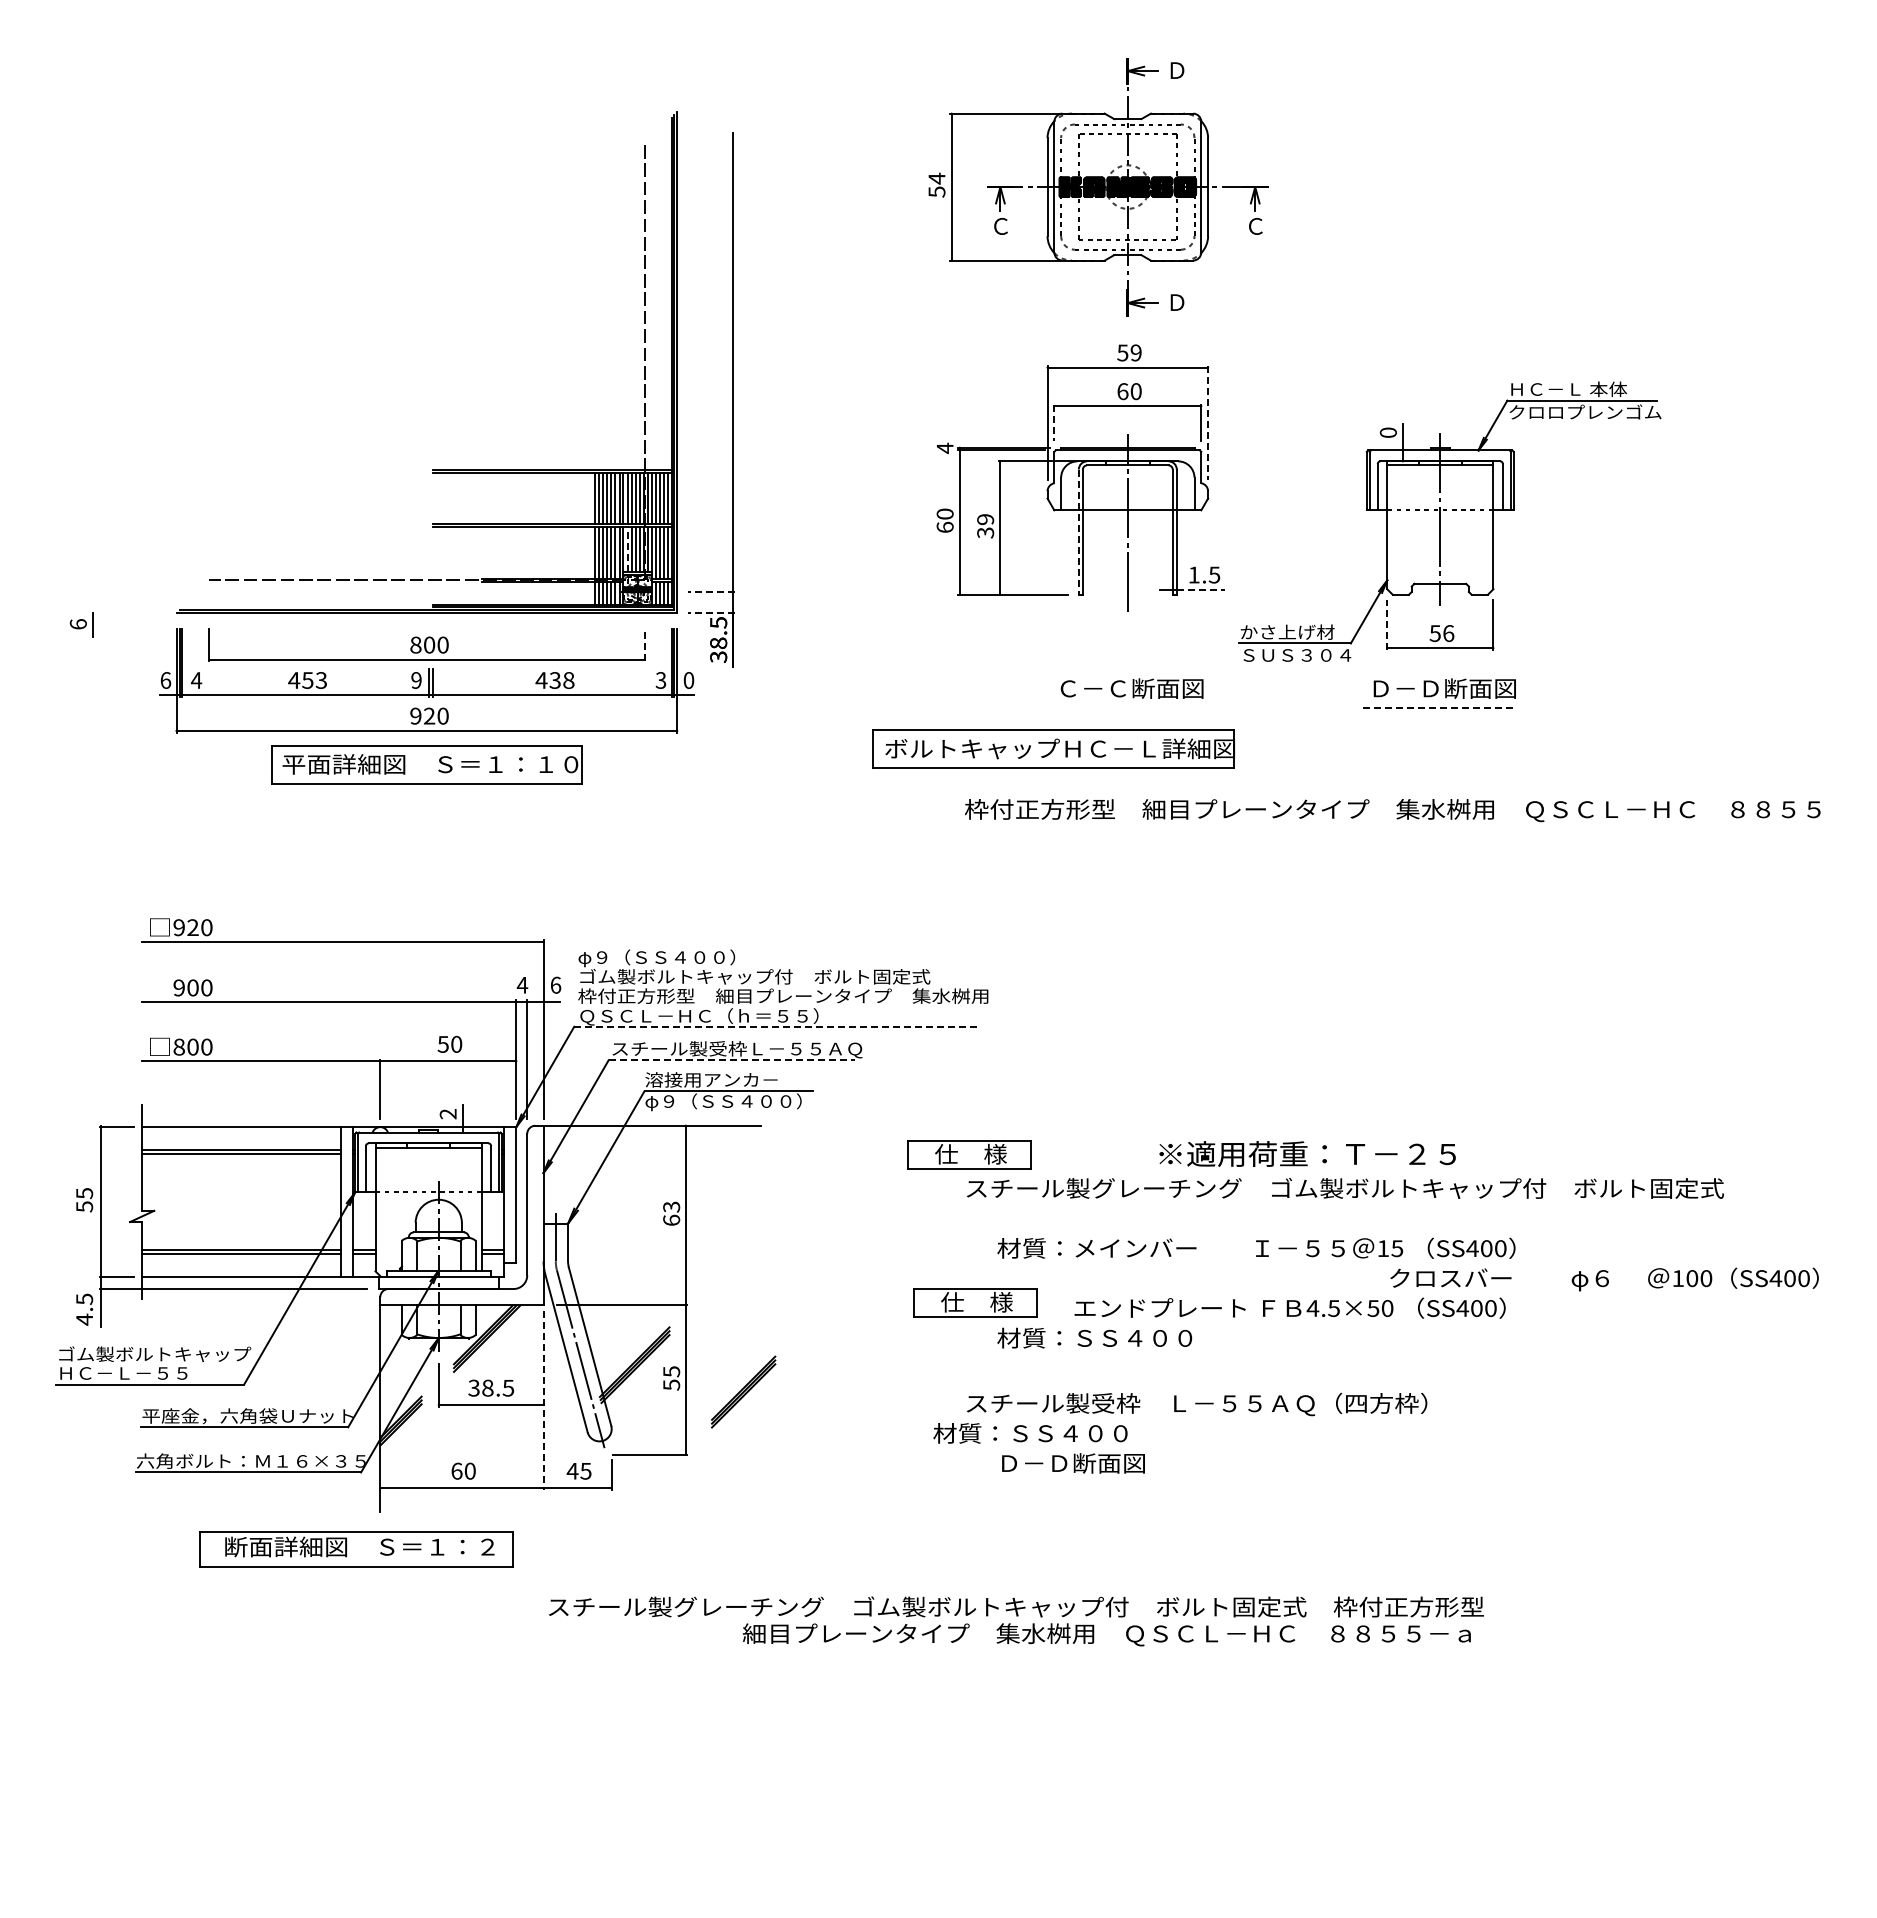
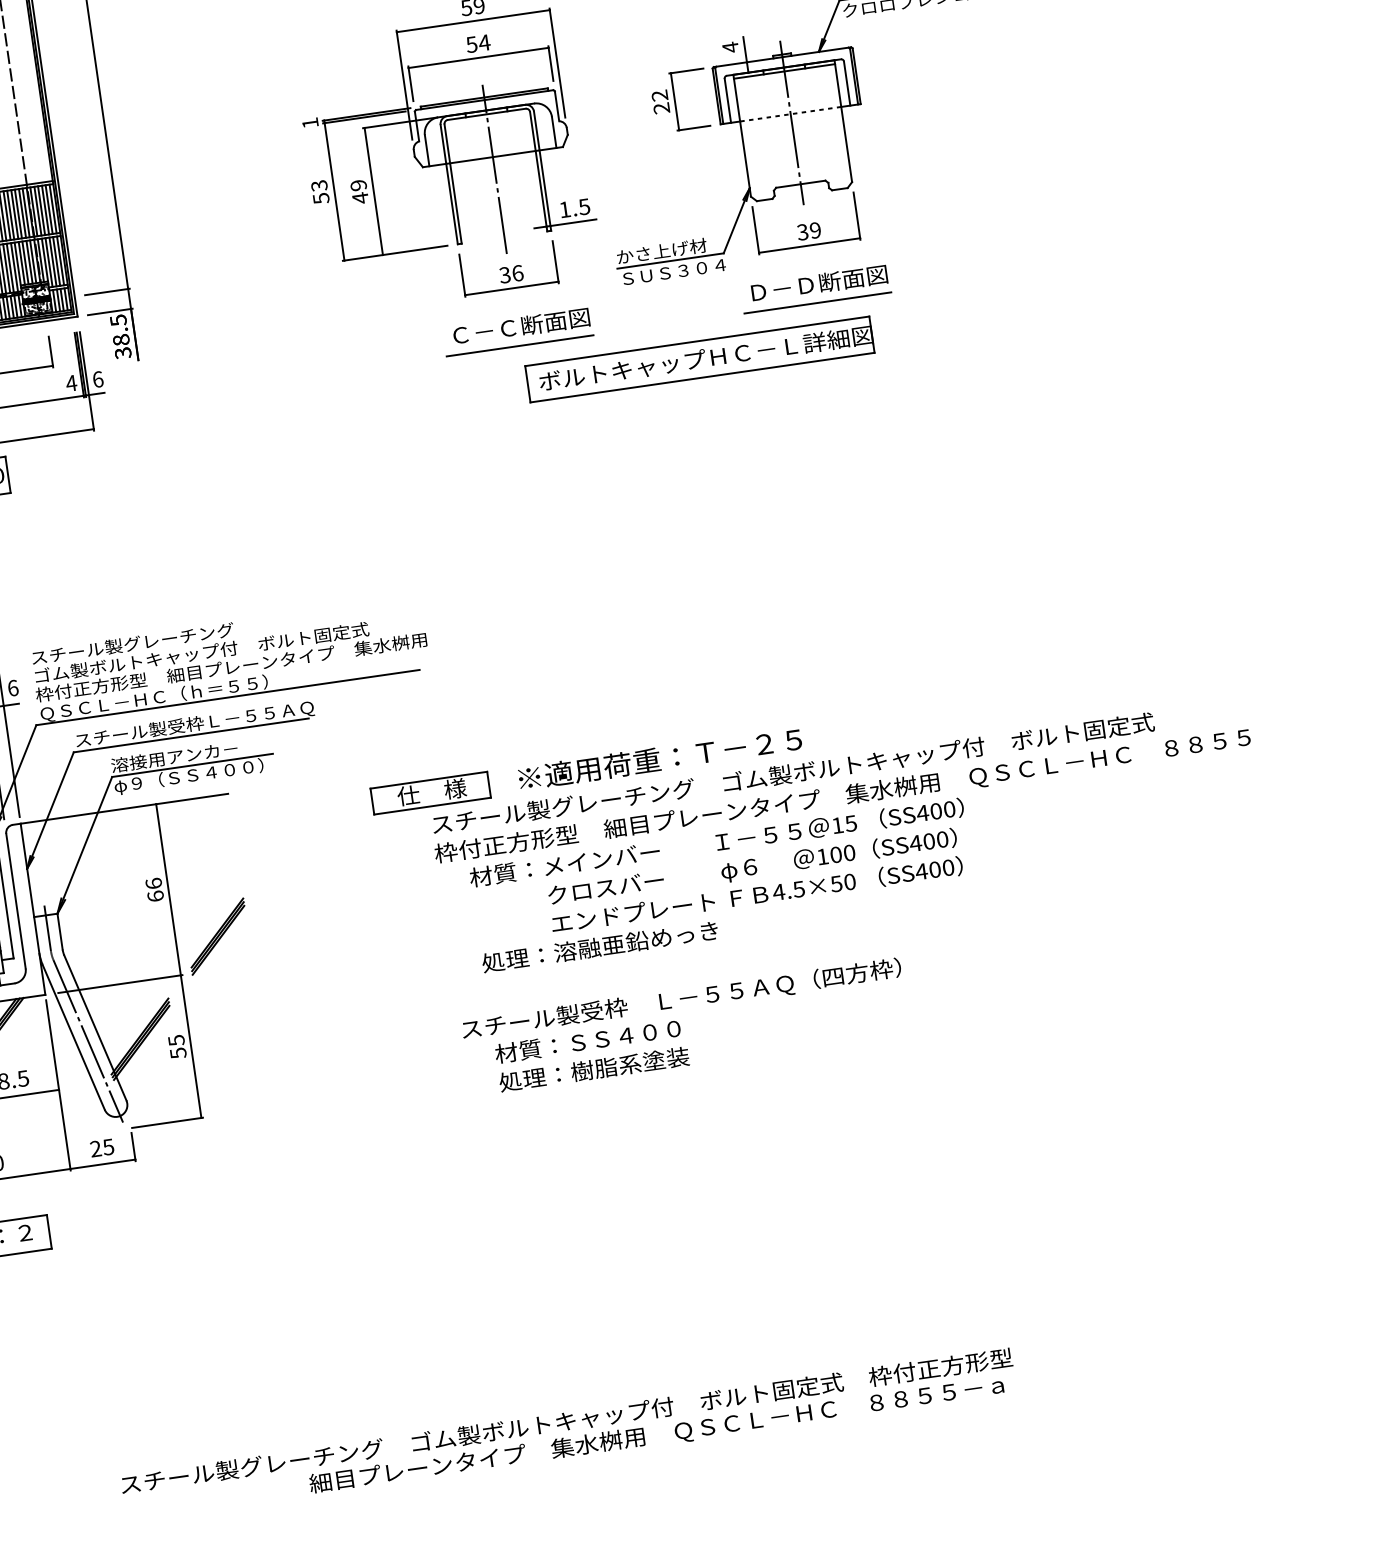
text: (1129, 391) -> (478, 43), 60 -> 54
line: (1054, 423) -> (411, 84), dashed -> solid
line: (1208, 423) -> (557, 63), dashed -> solid
text: (1387, 432) -> (729, 47), 0 -> 4
text: (945, 448) -> (310, 123), 4 -> 1
part: (1328, 480) -> (680, 101), added
text: (944, 520) -> (319, 191), 60 -> 53
text: (985, 532) -> (360, 197), 39 -> 49
line: (1078, 532) -> (448, 185), dashed -> solid
line: (627, 549) -> (21, 263), dashed -> solid
line: (1201, 589) -> (573, 222), dashed -> solid
line: (711, 591) -> (107, 291), dashed -> solid
line: (711, 612) -> (110, 311), dashed -> solid
line: (1387, 624) -> (756, 230), dashed -> solid
part: (1127, 627) -> (508, 268), added
text: (1442, 633) -> (809, 231), 56 -> 39
line: (644, 644) -> (50, 351), dashed -> solid
text: (660, 680) -> (70, 383), 3 -> 4
text: (688, 680) -> (97, 379), 0 -> 6
line: (1127, 708) -> (519, 345), added
line: (1440, 708) -> (818, 303), dashed -> solid
part: (1053, 748) -> (699, 358), moved
text: (1392, 810) -> (842, 796), moved
text: (684, 958) -> (132, 645), φ９（ＳＳ４００） -> スチール製グレーチング
line: (775, 1026) -> (228, 697), dashed -> solid
line: (732, 1060) -> (191, 735), dashed -> solid
text: (1307, 1153) -> (660, 758), moved
text: (671, 1206) -> (153, 883), 63 -> 66
text: (1604, 1279) -> (752, 867), moved
part: (975, 1302) -> (456, 932), removed
text: (1120, 1337) -> (599, 946), 材質：ＳＳ４００ -> 処理：溶融亜鉛めっき
part: (743, 1391) -> (217, 936), moved
line: (543, 1400) -> (58, 1085), dashed -> solid
text: (1030, 1433) -> (587, 1041), moved
text: (1096, 1463) -> (593, 1069), Ｄ－Ｄ断面図 -> 処理：樹脂系塗装
text: (572, 1470) -> (95, 1148), 45 -> 25
text: (1015, 1621) -> (567, 1435), moved

